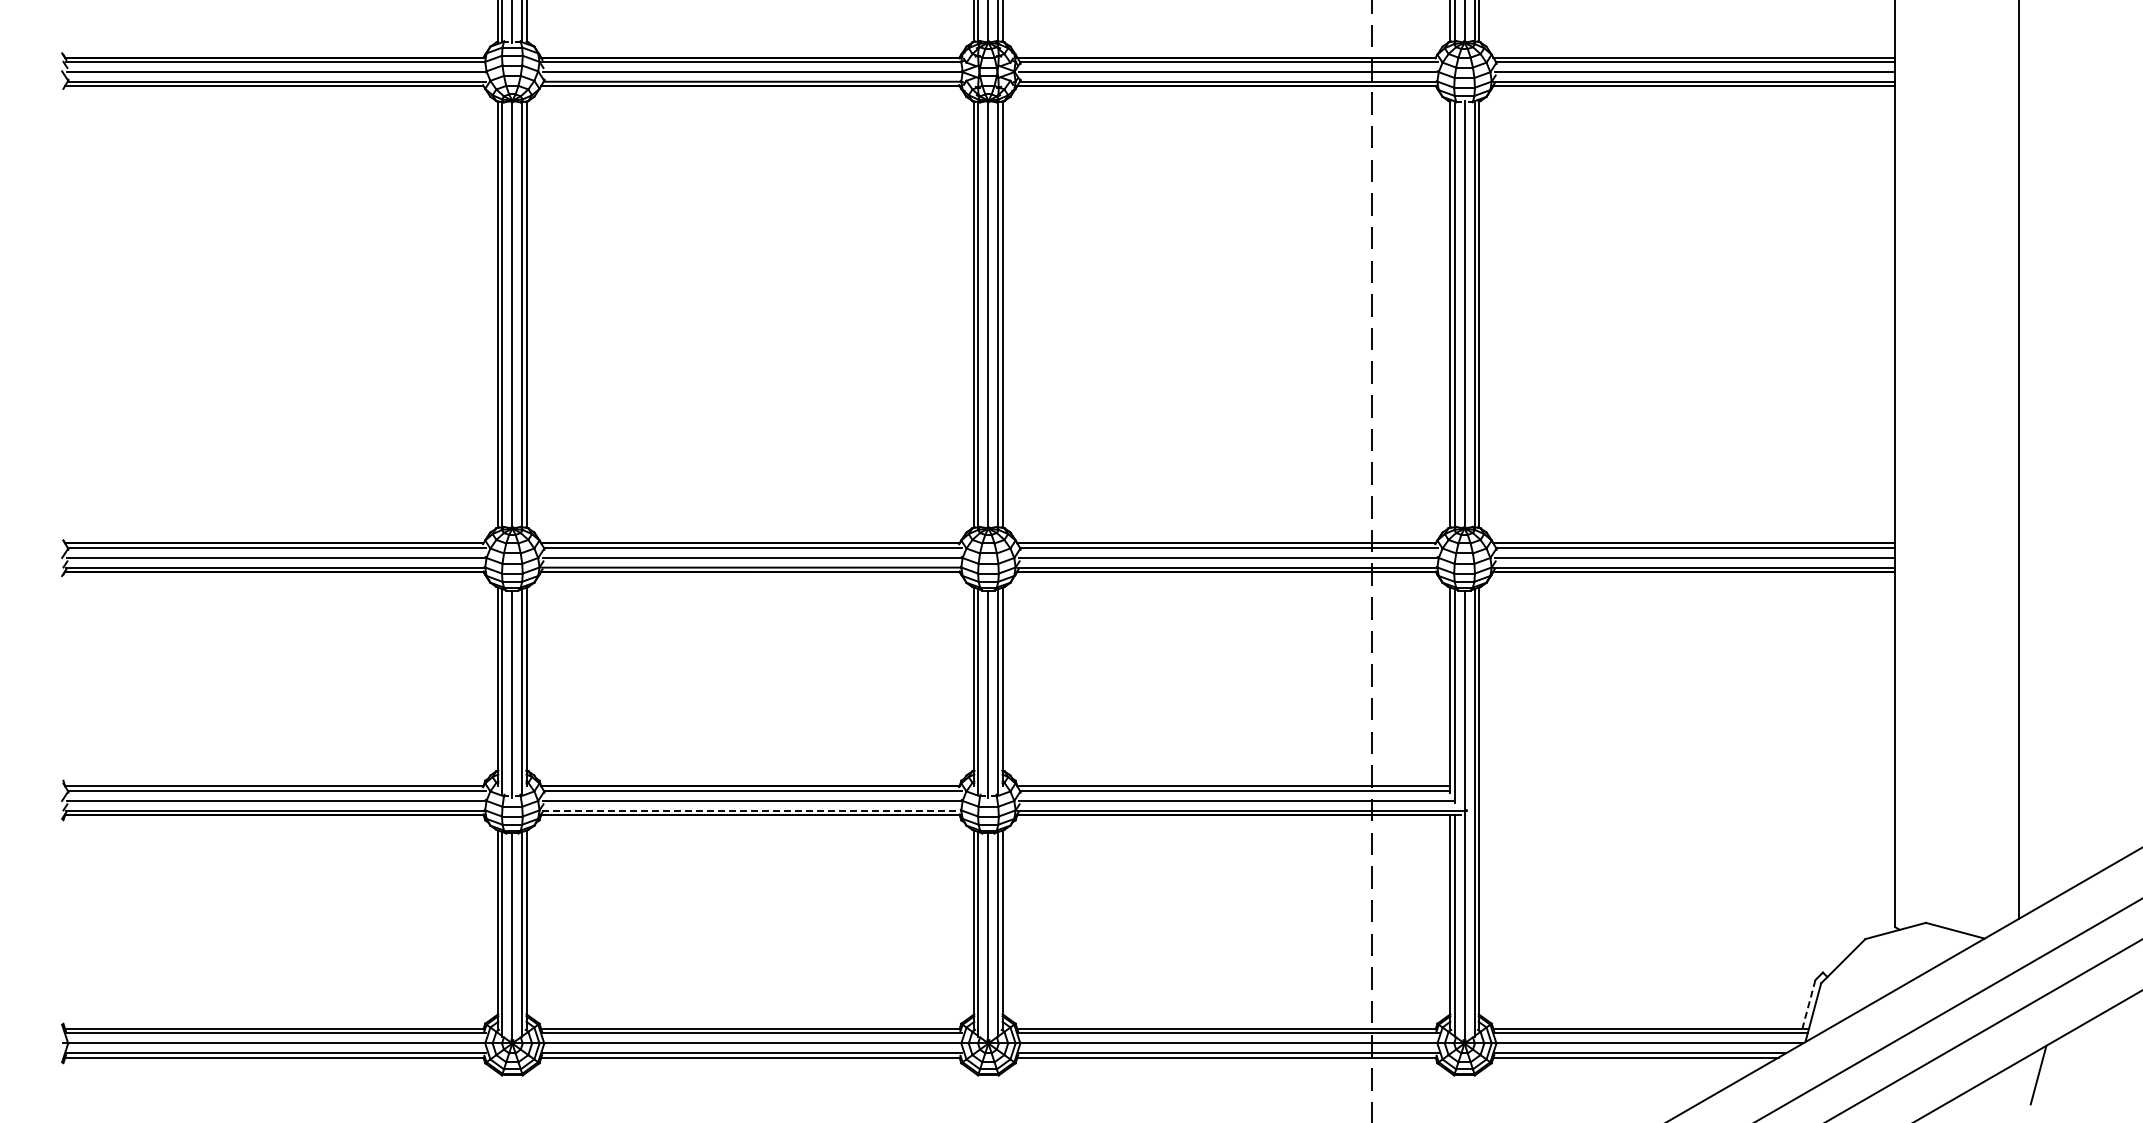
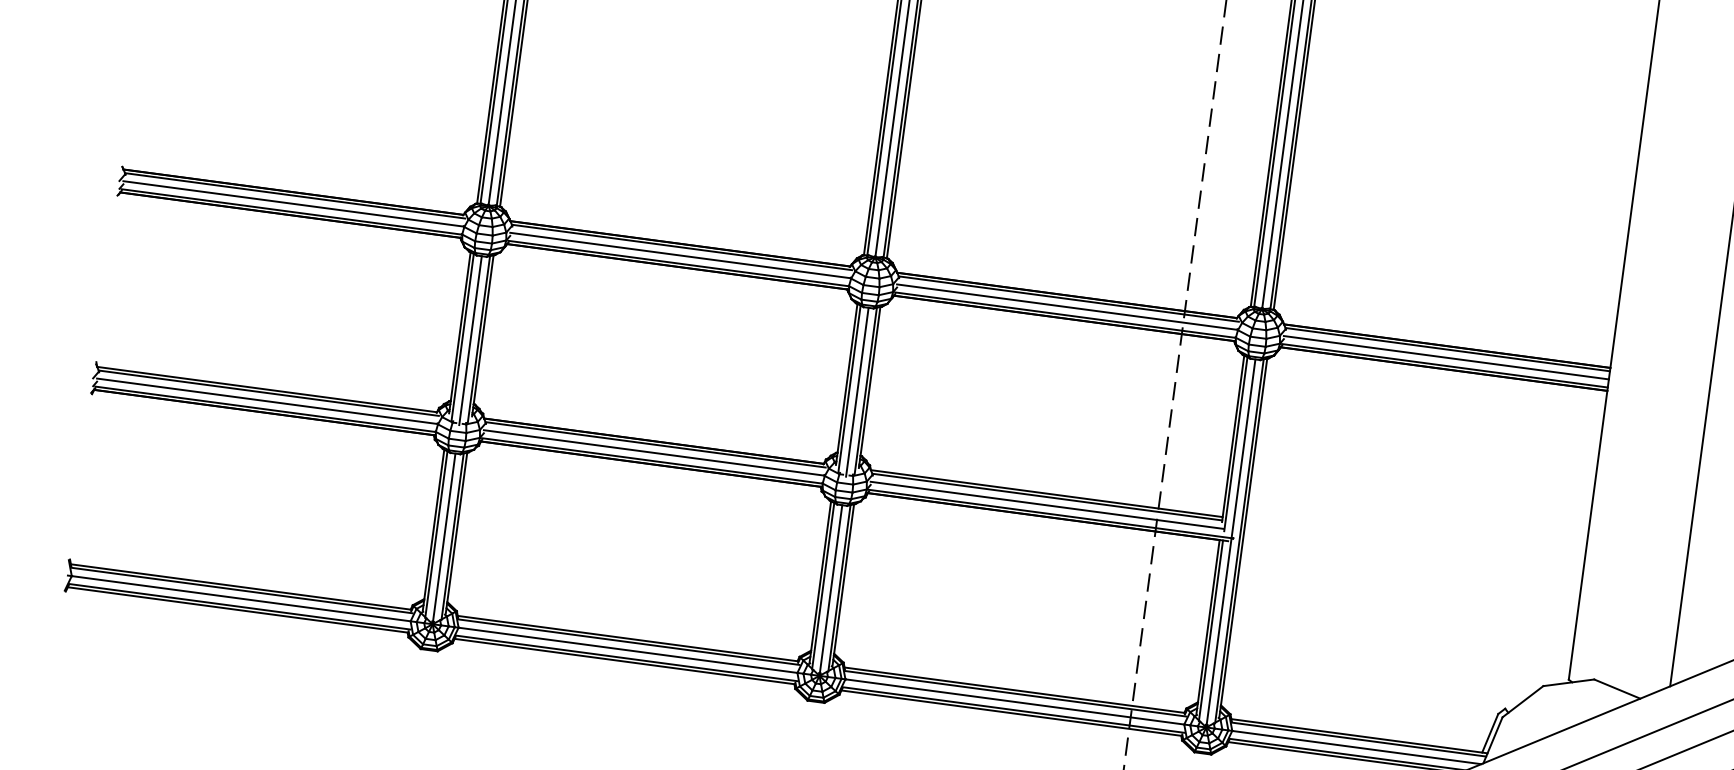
line: (752, 810) -> (653, 460), dashed -> solid
line: (1808, 1004) -> (1489, 733), dashed -> solid

